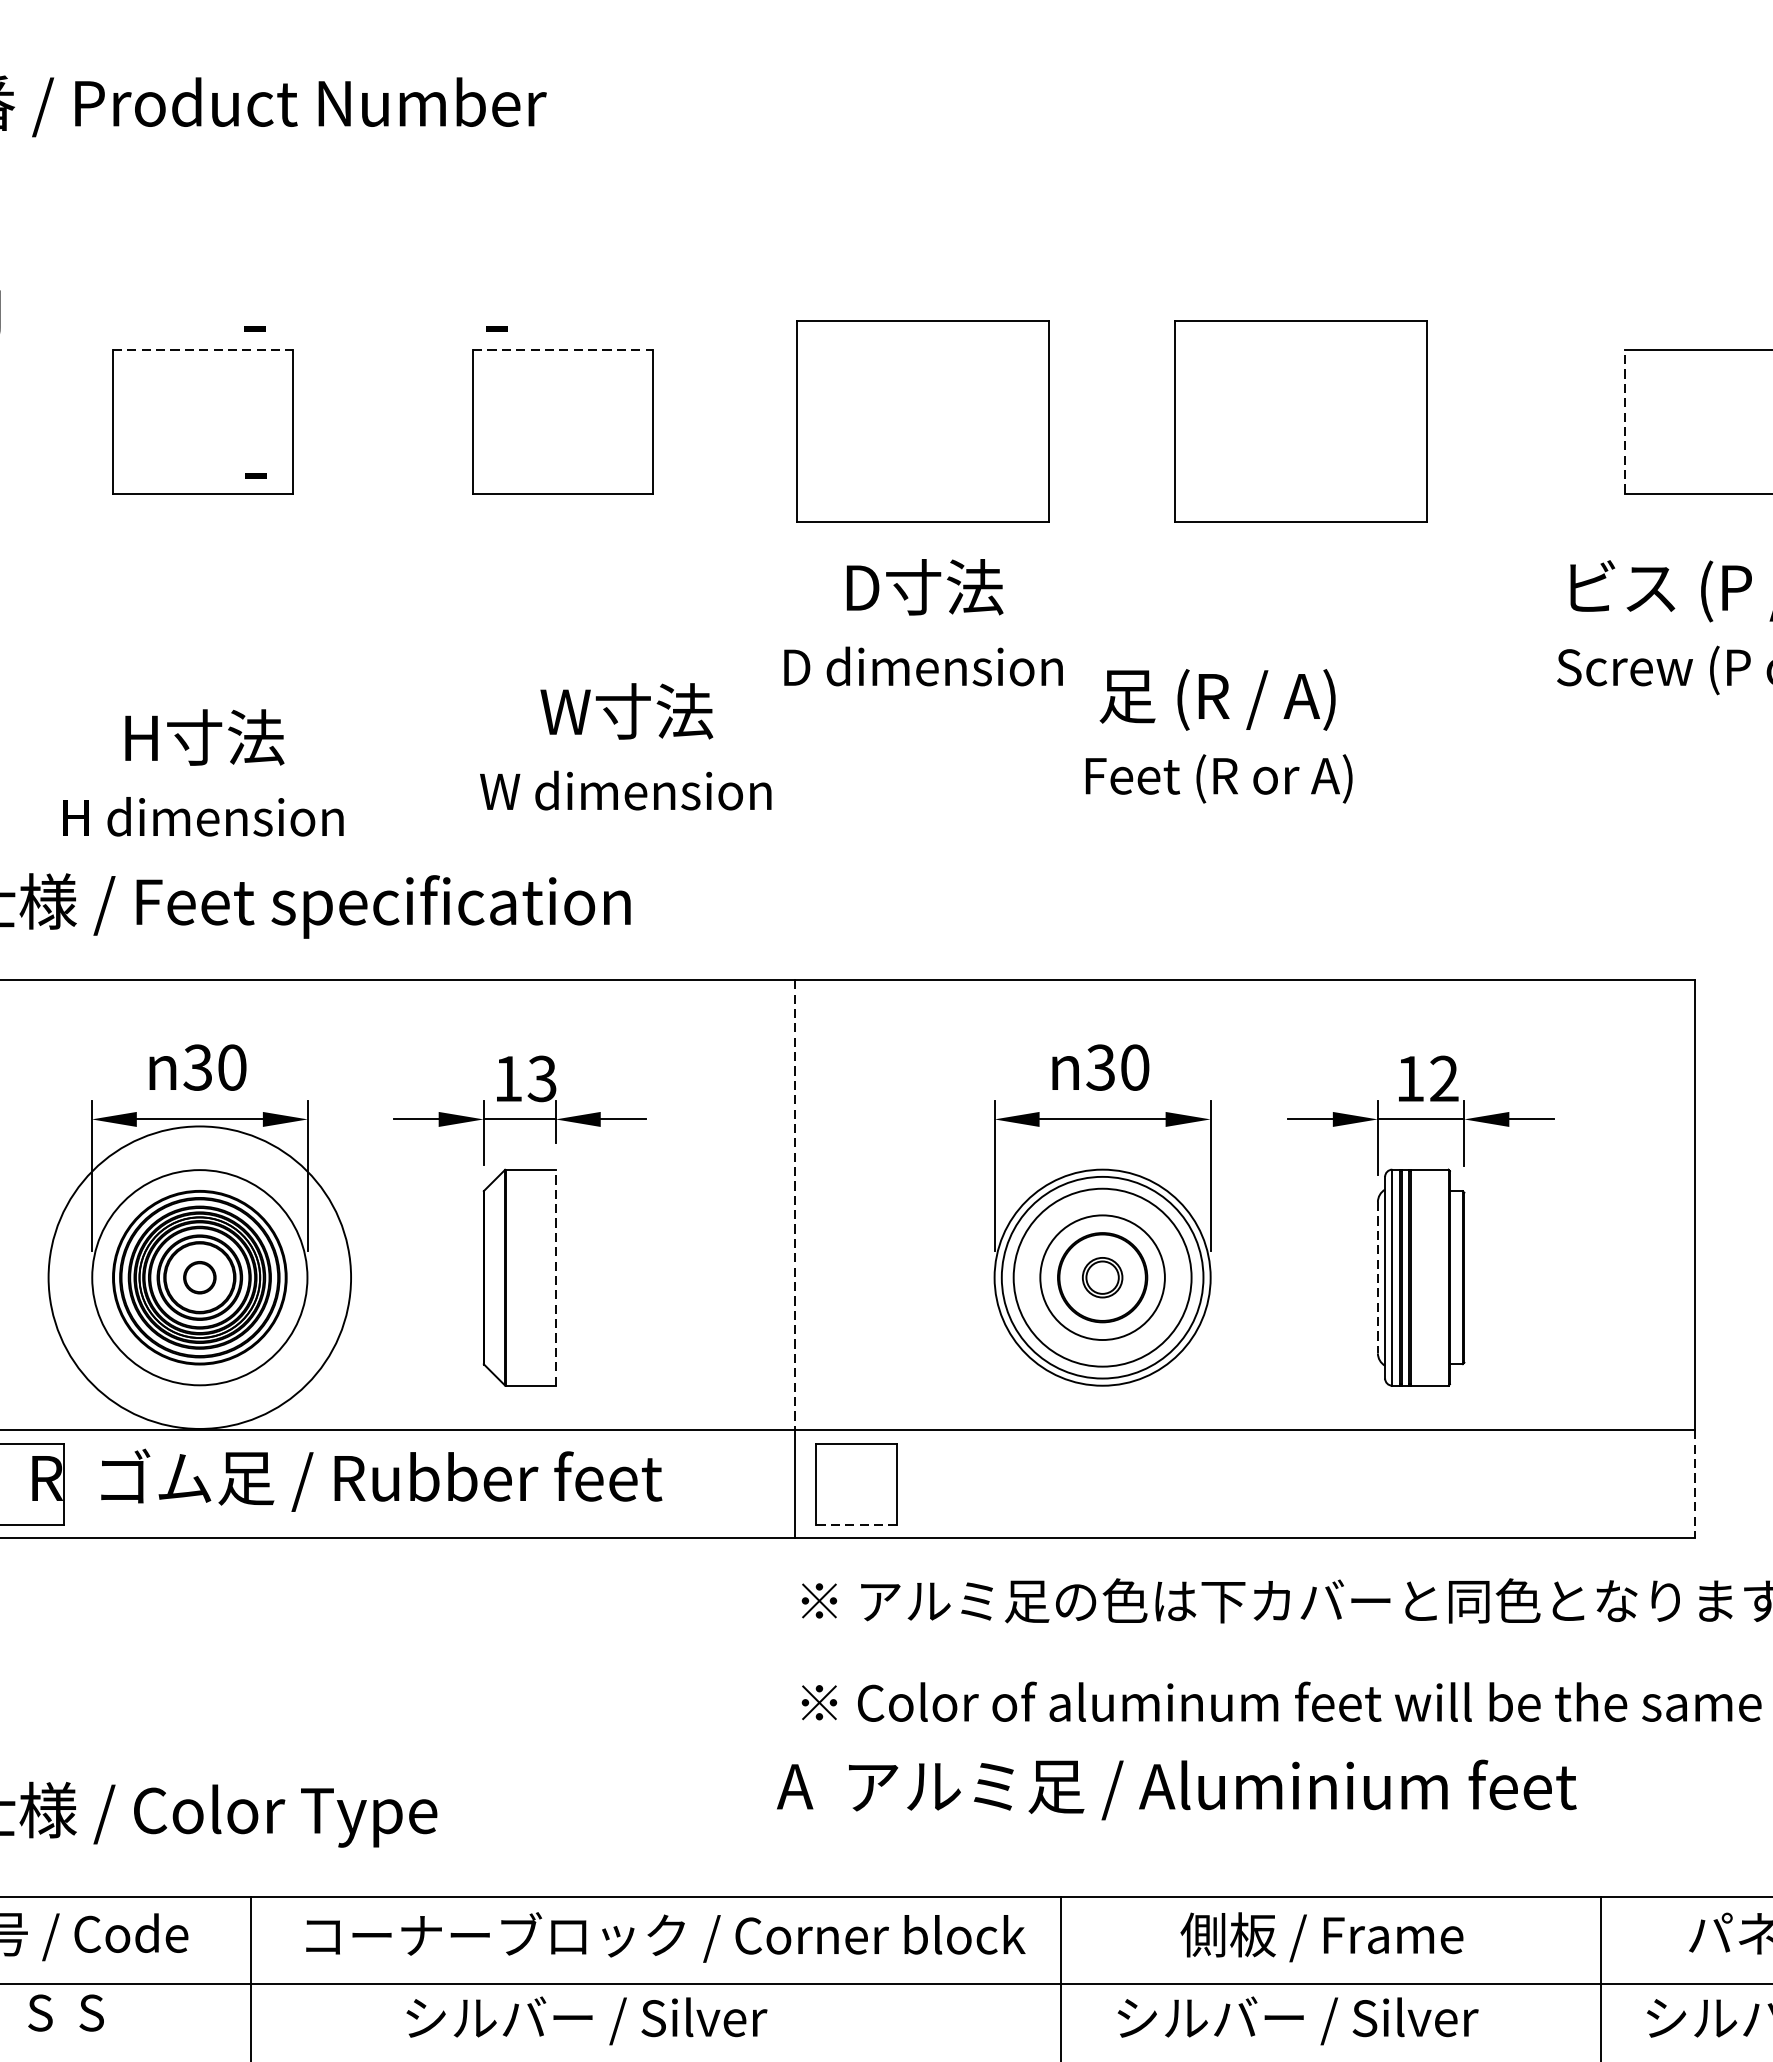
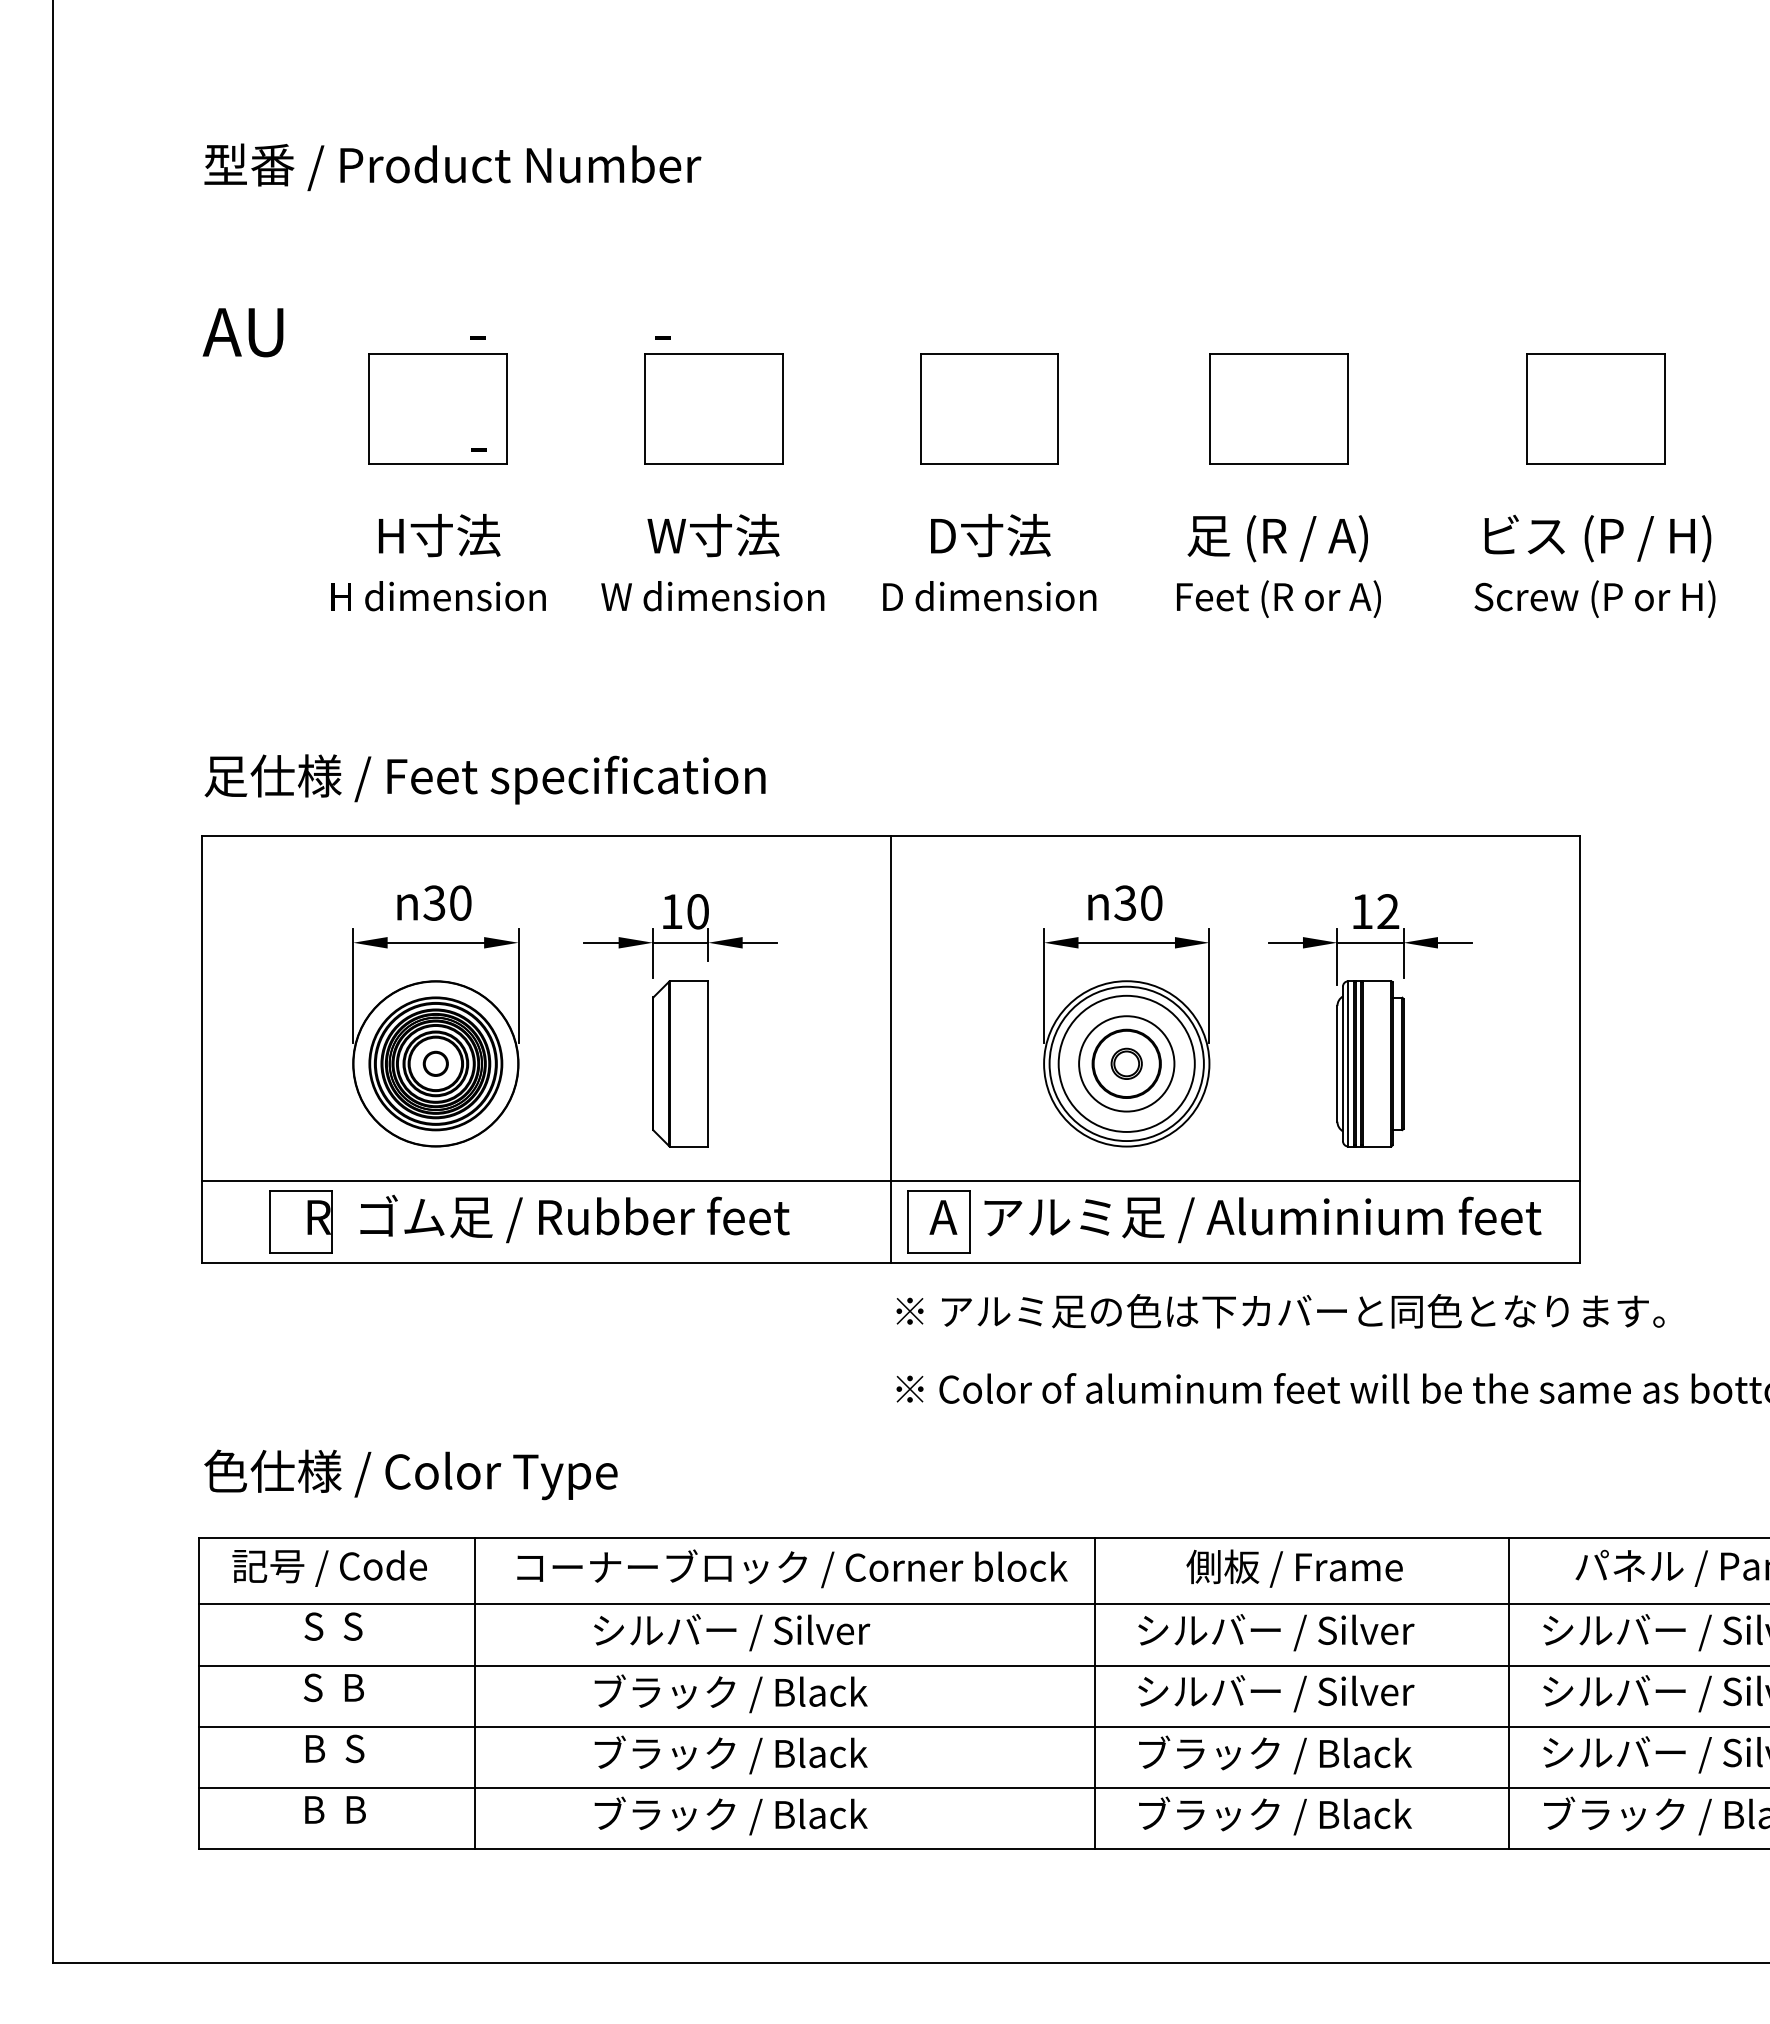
line: (203, 349) -> (438, 353), dashed -> solid
line: (562, 349) -> (713, 353), dashed -> solid
part: (923, 421) -> (989, 408), size x0.71
part: (1300, 421) -> (1278, 408), size x0.71
line: (1624, 421) -> (1526, 408), dashed -> solid
text: (1218, 736) -> (1278, 566), moved
text: (625, 746) -> (712, 562), moved
text: (203, 772) -> (438, 562), moved
text: (541, 1078) -> (697, 911), 13 -> 10
line: (795, 1205) -> (891, 1008), dashed -> solid
circle: (199, 1277) -> (435, 1063), size x0.71
line: (556, 1277) -> (708, 1063), dashed -> solid
line: (1378, 1277) -> (1337, 1063), dashed -> solid
line: (1695, 1484) -> (1580, 1222), dashed -> solid
line: (856, 1525) -> (938, 1253), dashed -> solid
text: (1176, 1789) -> (1235, 1219), moved

